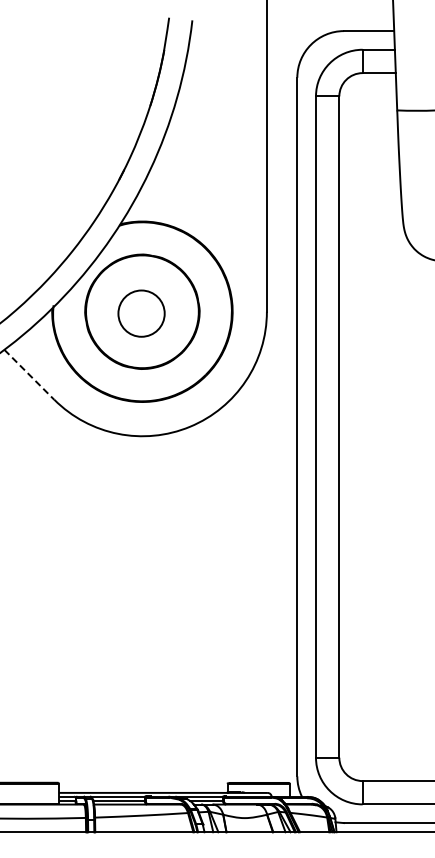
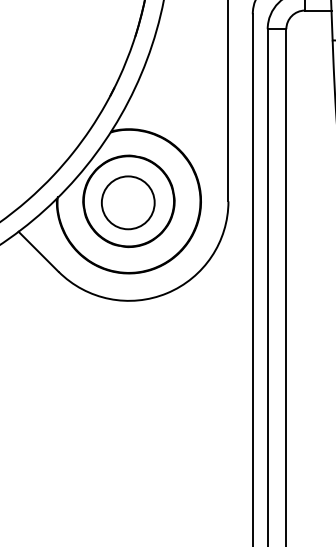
circle: (141, 313) -> (128, 202), size x1.43
line: (29, 375) -> (38, 252), dashed -> solid

